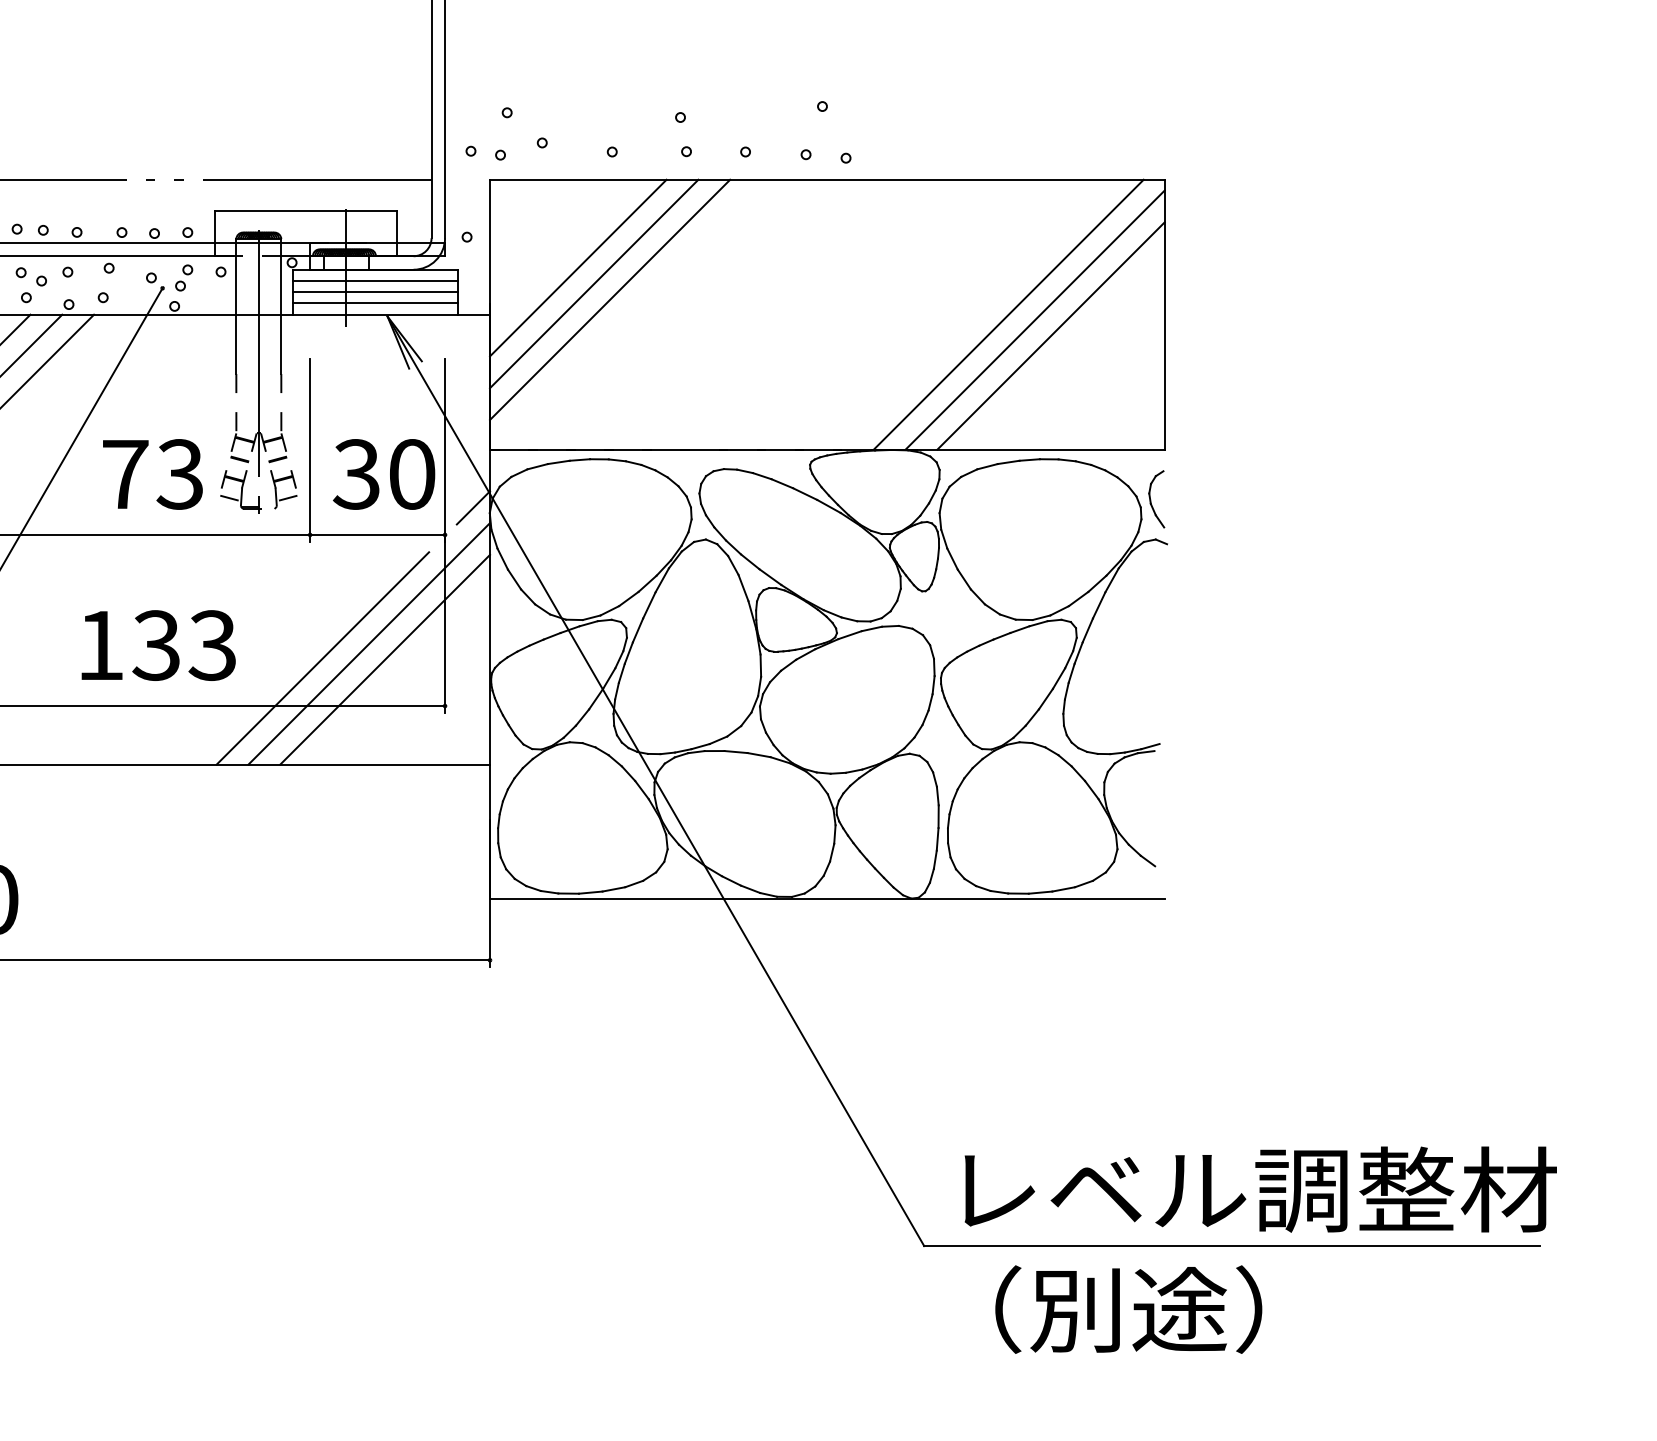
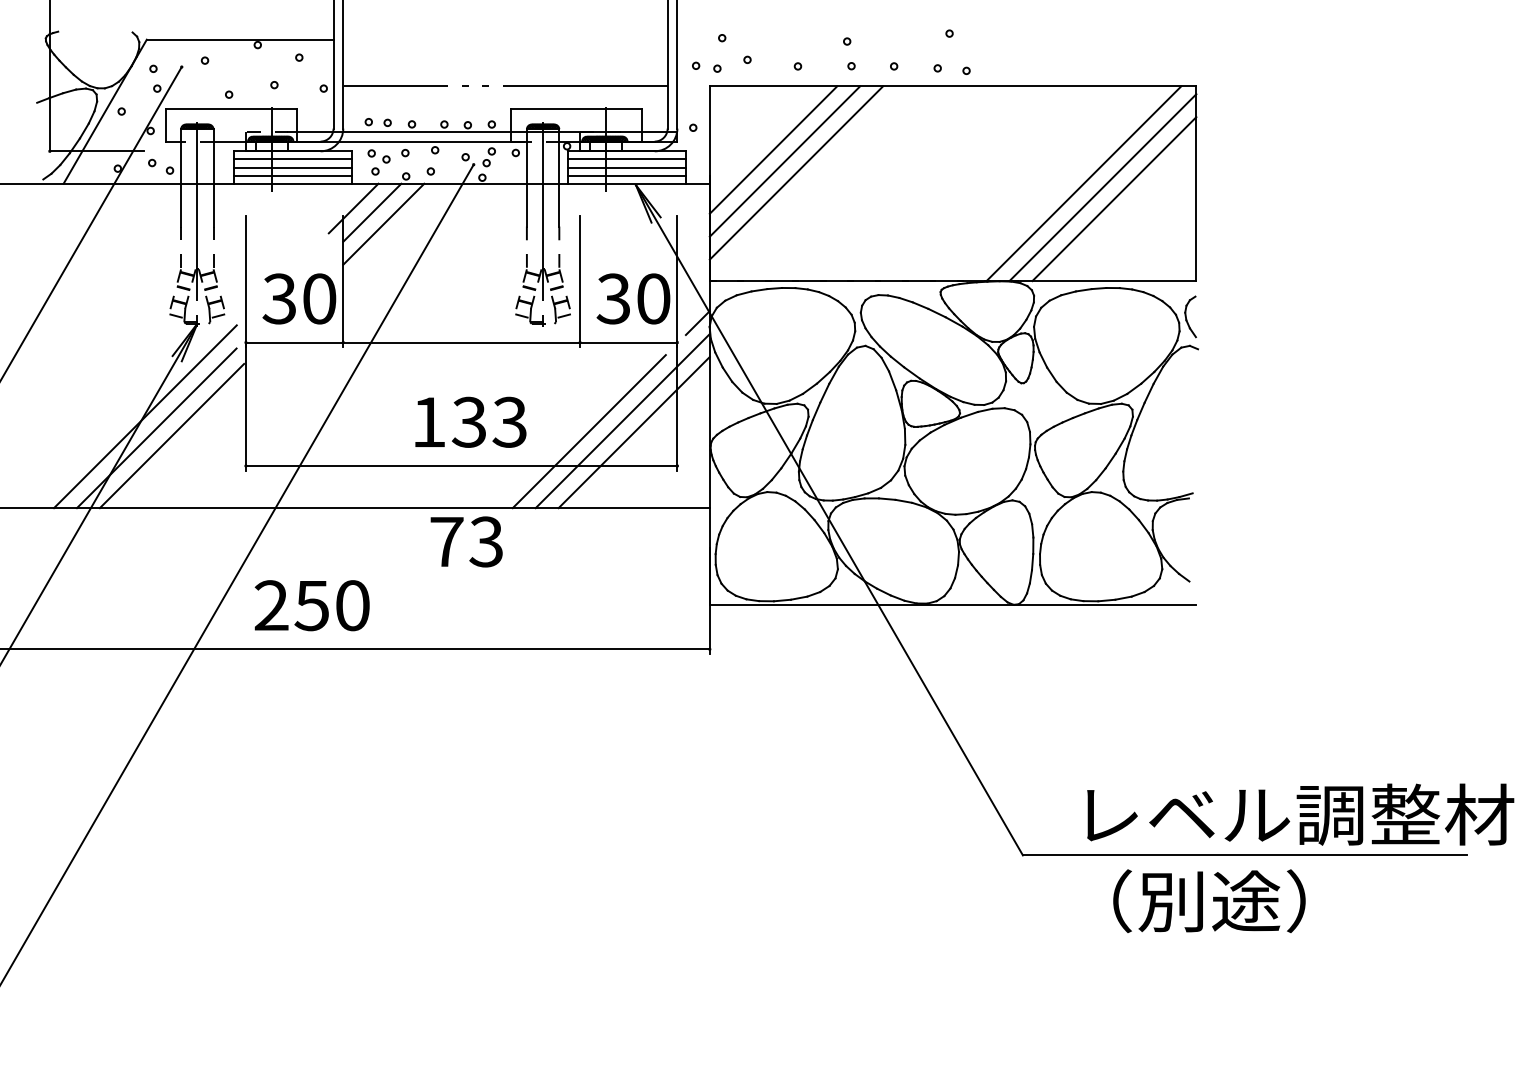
text: (152, 473) -> (466, 541), moved
text: (1260, 1189) -> (1300, 814), moved
text: (1128, 1308) -> (1209, 900), moved

